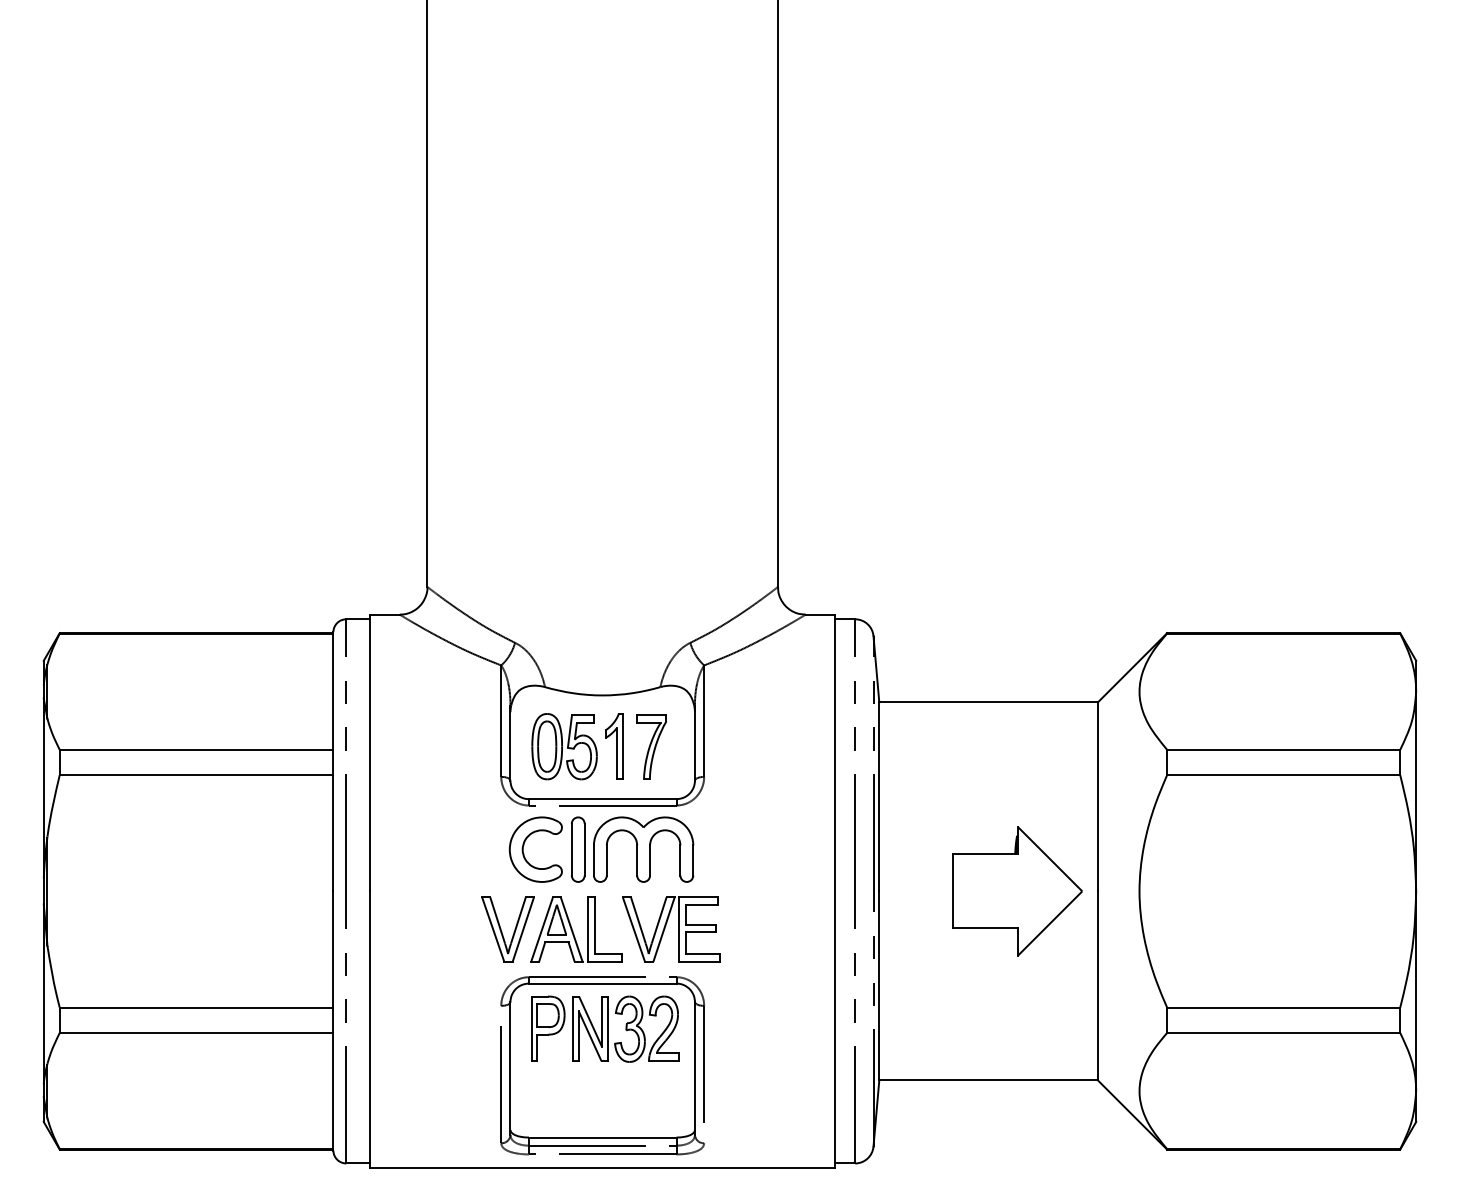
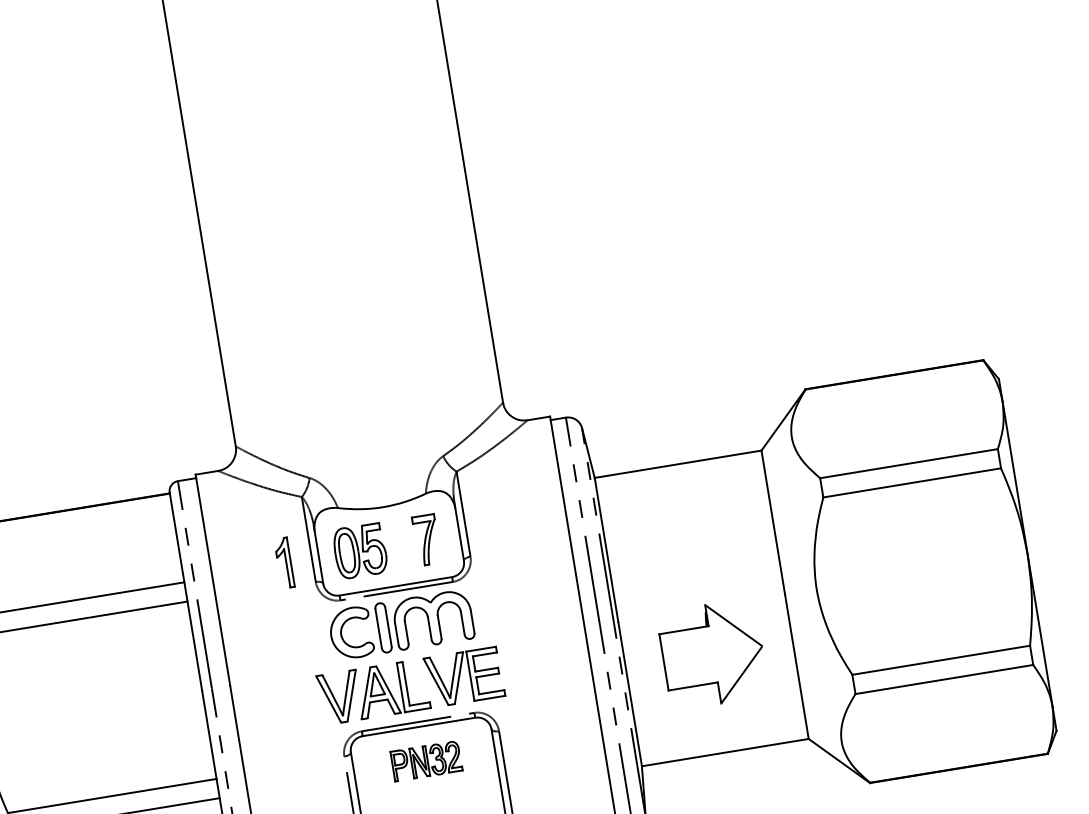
part: (614, 746) -> (284, 563), moved
part: (1017, 891) -> (713, 654), moved
part: (605, 1028) -> (426, 760), size x0.6

